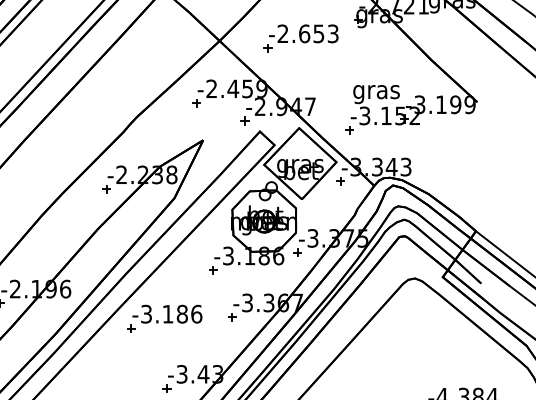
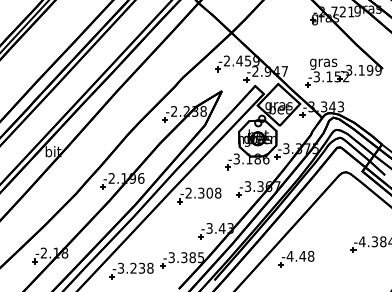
part: (301, 38) -> (279, 31), removed
text: (171, 313) -> (203, 192), -3.186 -> -2.308

